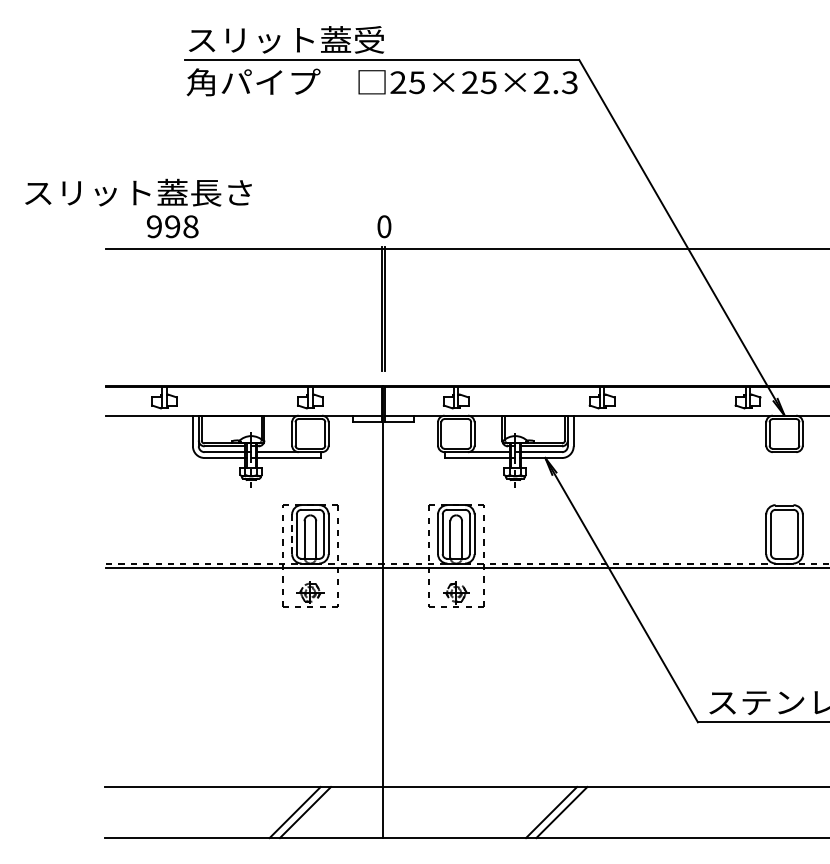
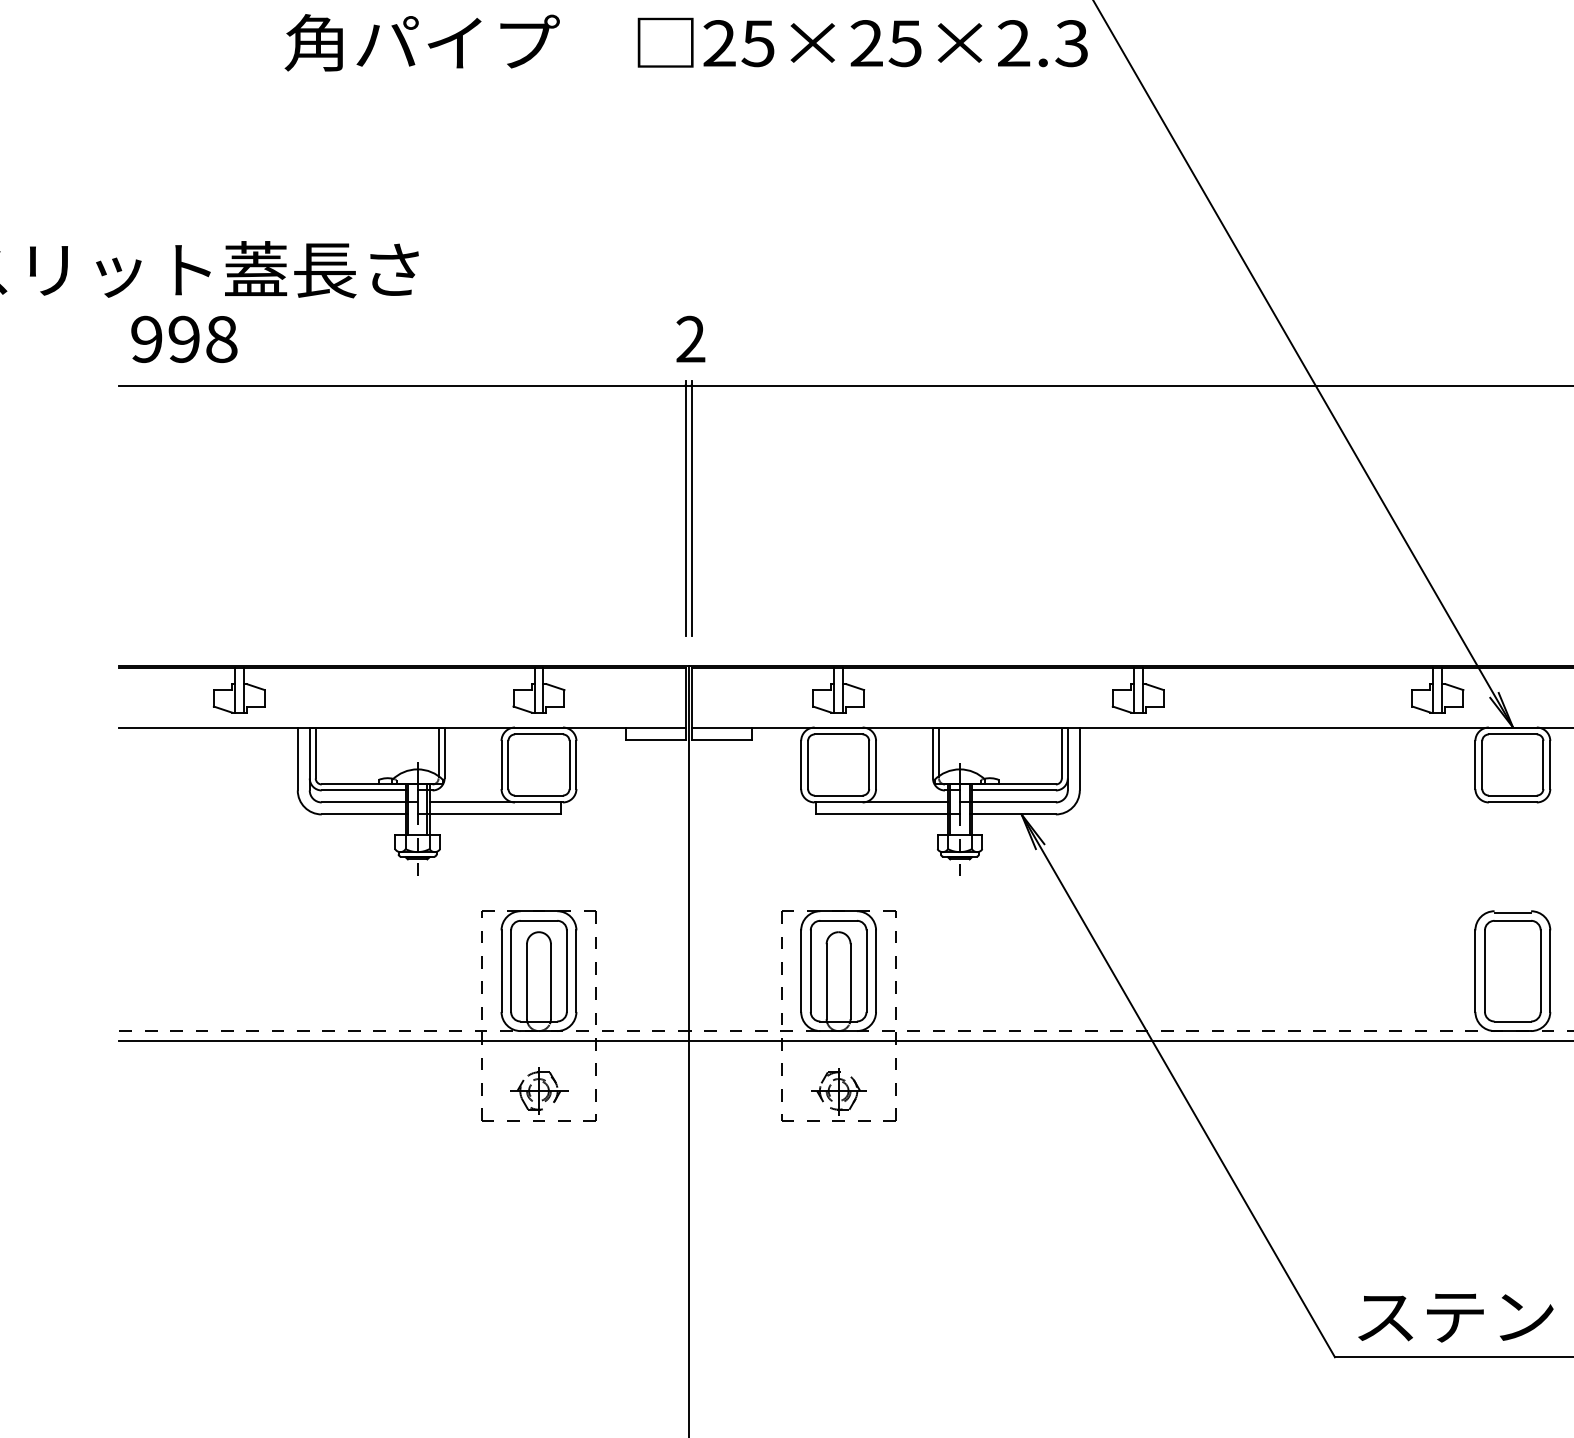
text: (172, 226) -> (183, 338), moved
text: (384, 226) -> (691, 338), 0 -> 2
line: (292, 534) -> (502, 971), dashed -> solid

